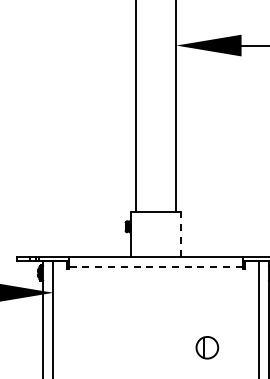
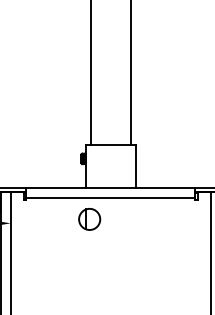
line: (181, 233) -> (135, 165), dashed -> solid
line: (156, 266) -> (111, 197), dashed -> solid
part: (207, 347) -> (89, 219), moved

